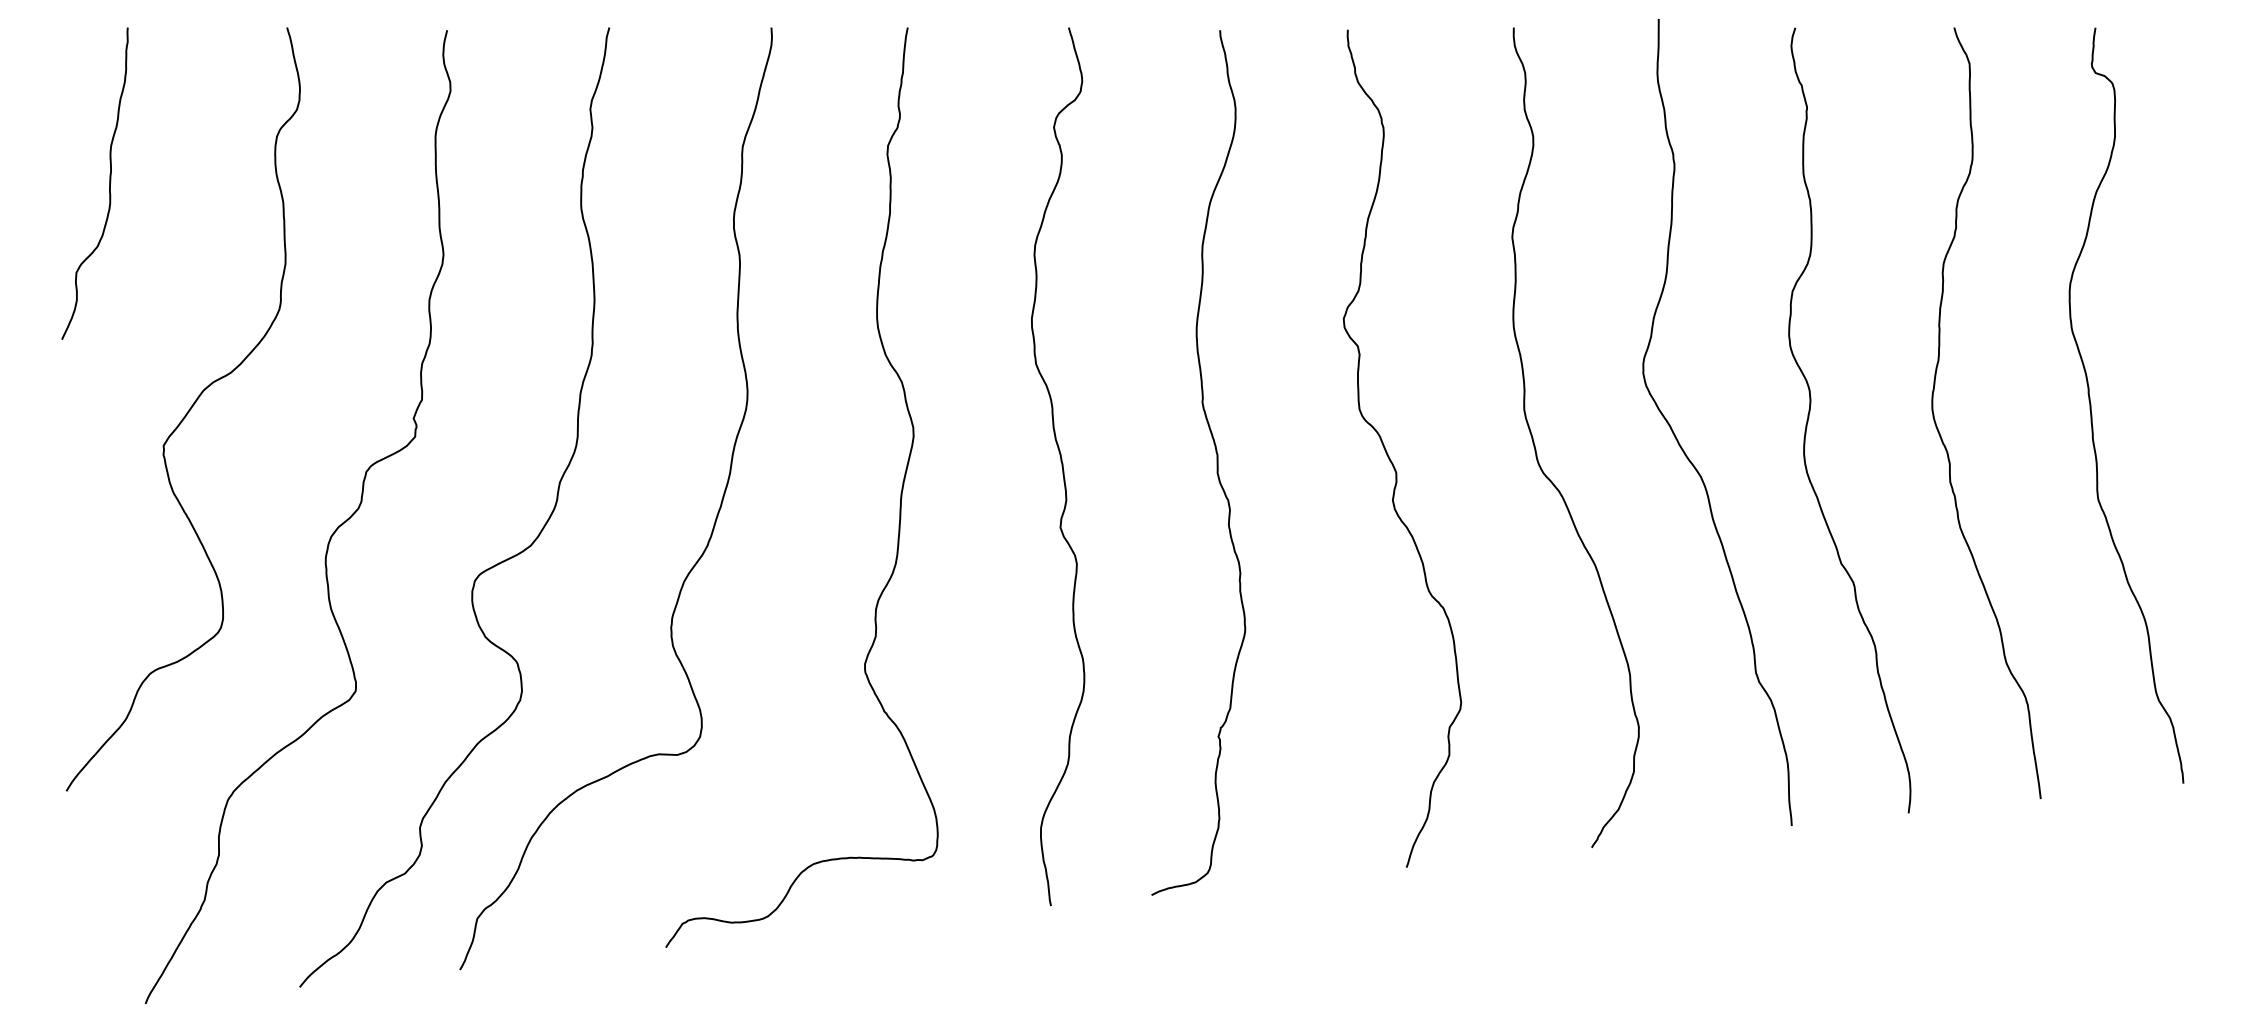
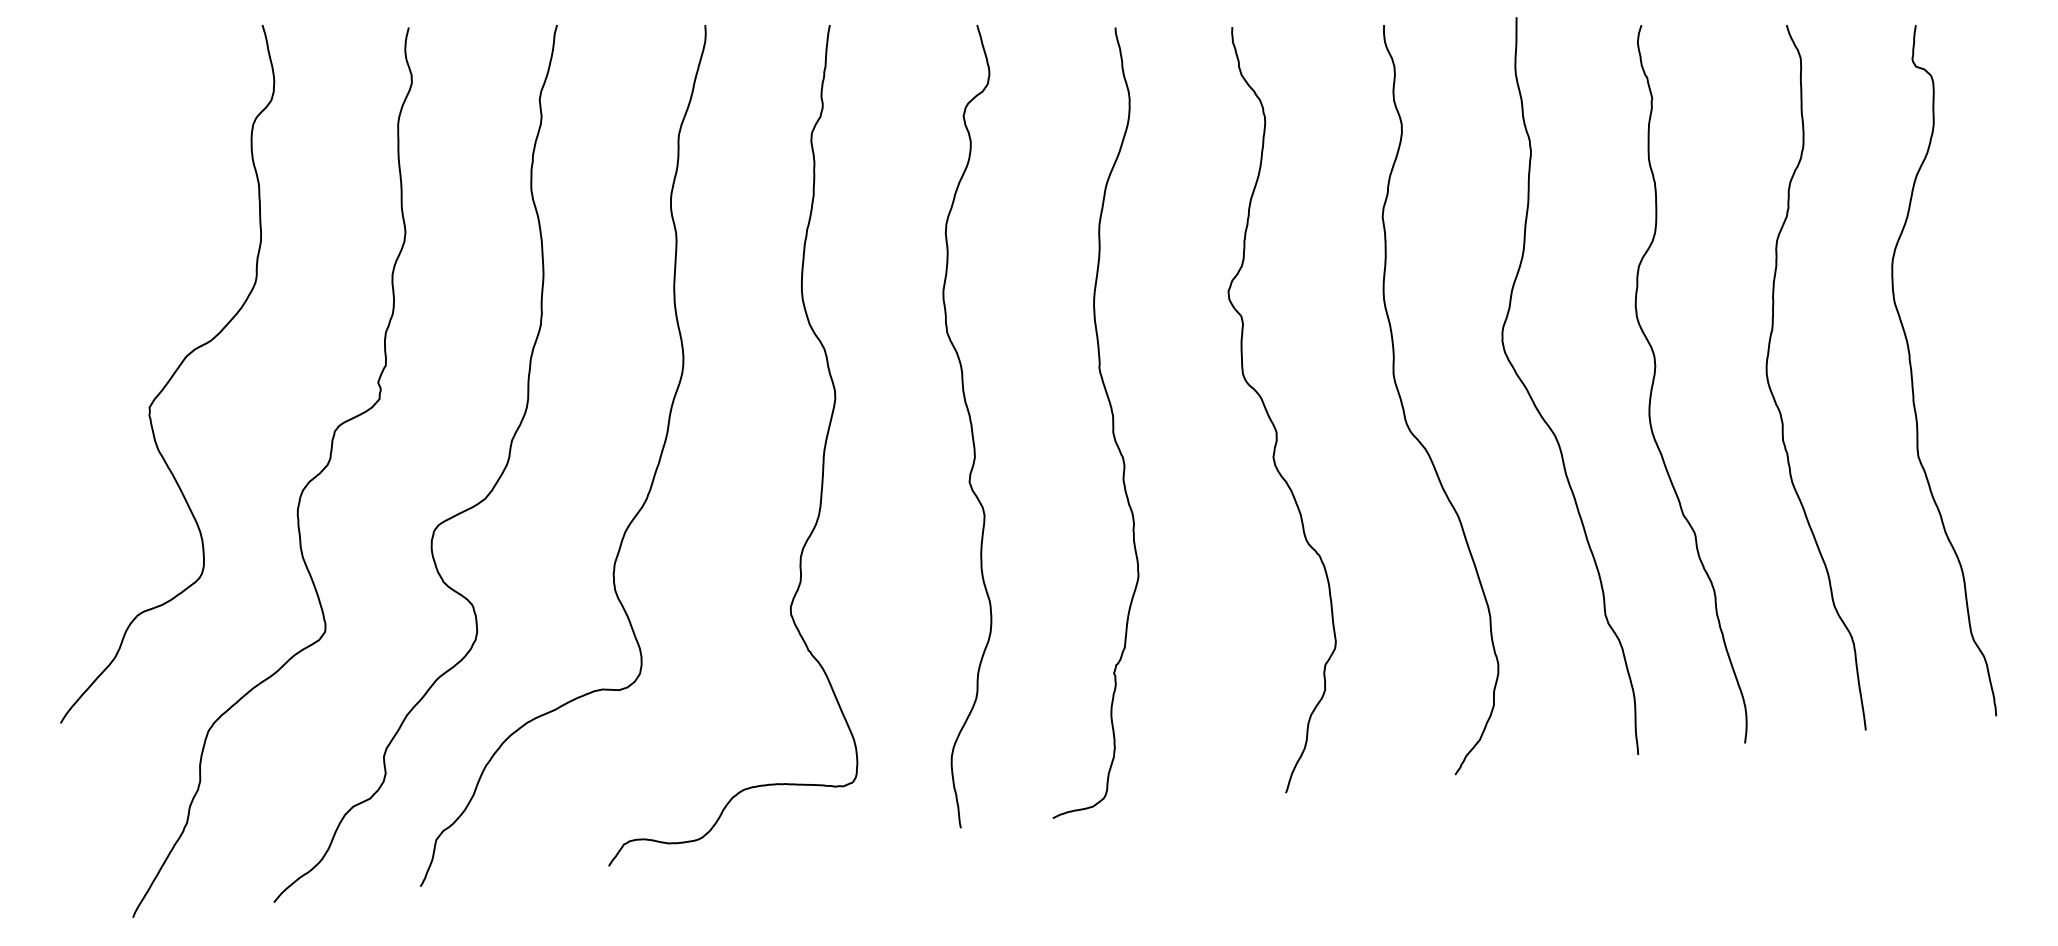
curve: (109, 183) -> (100, 167), removed

